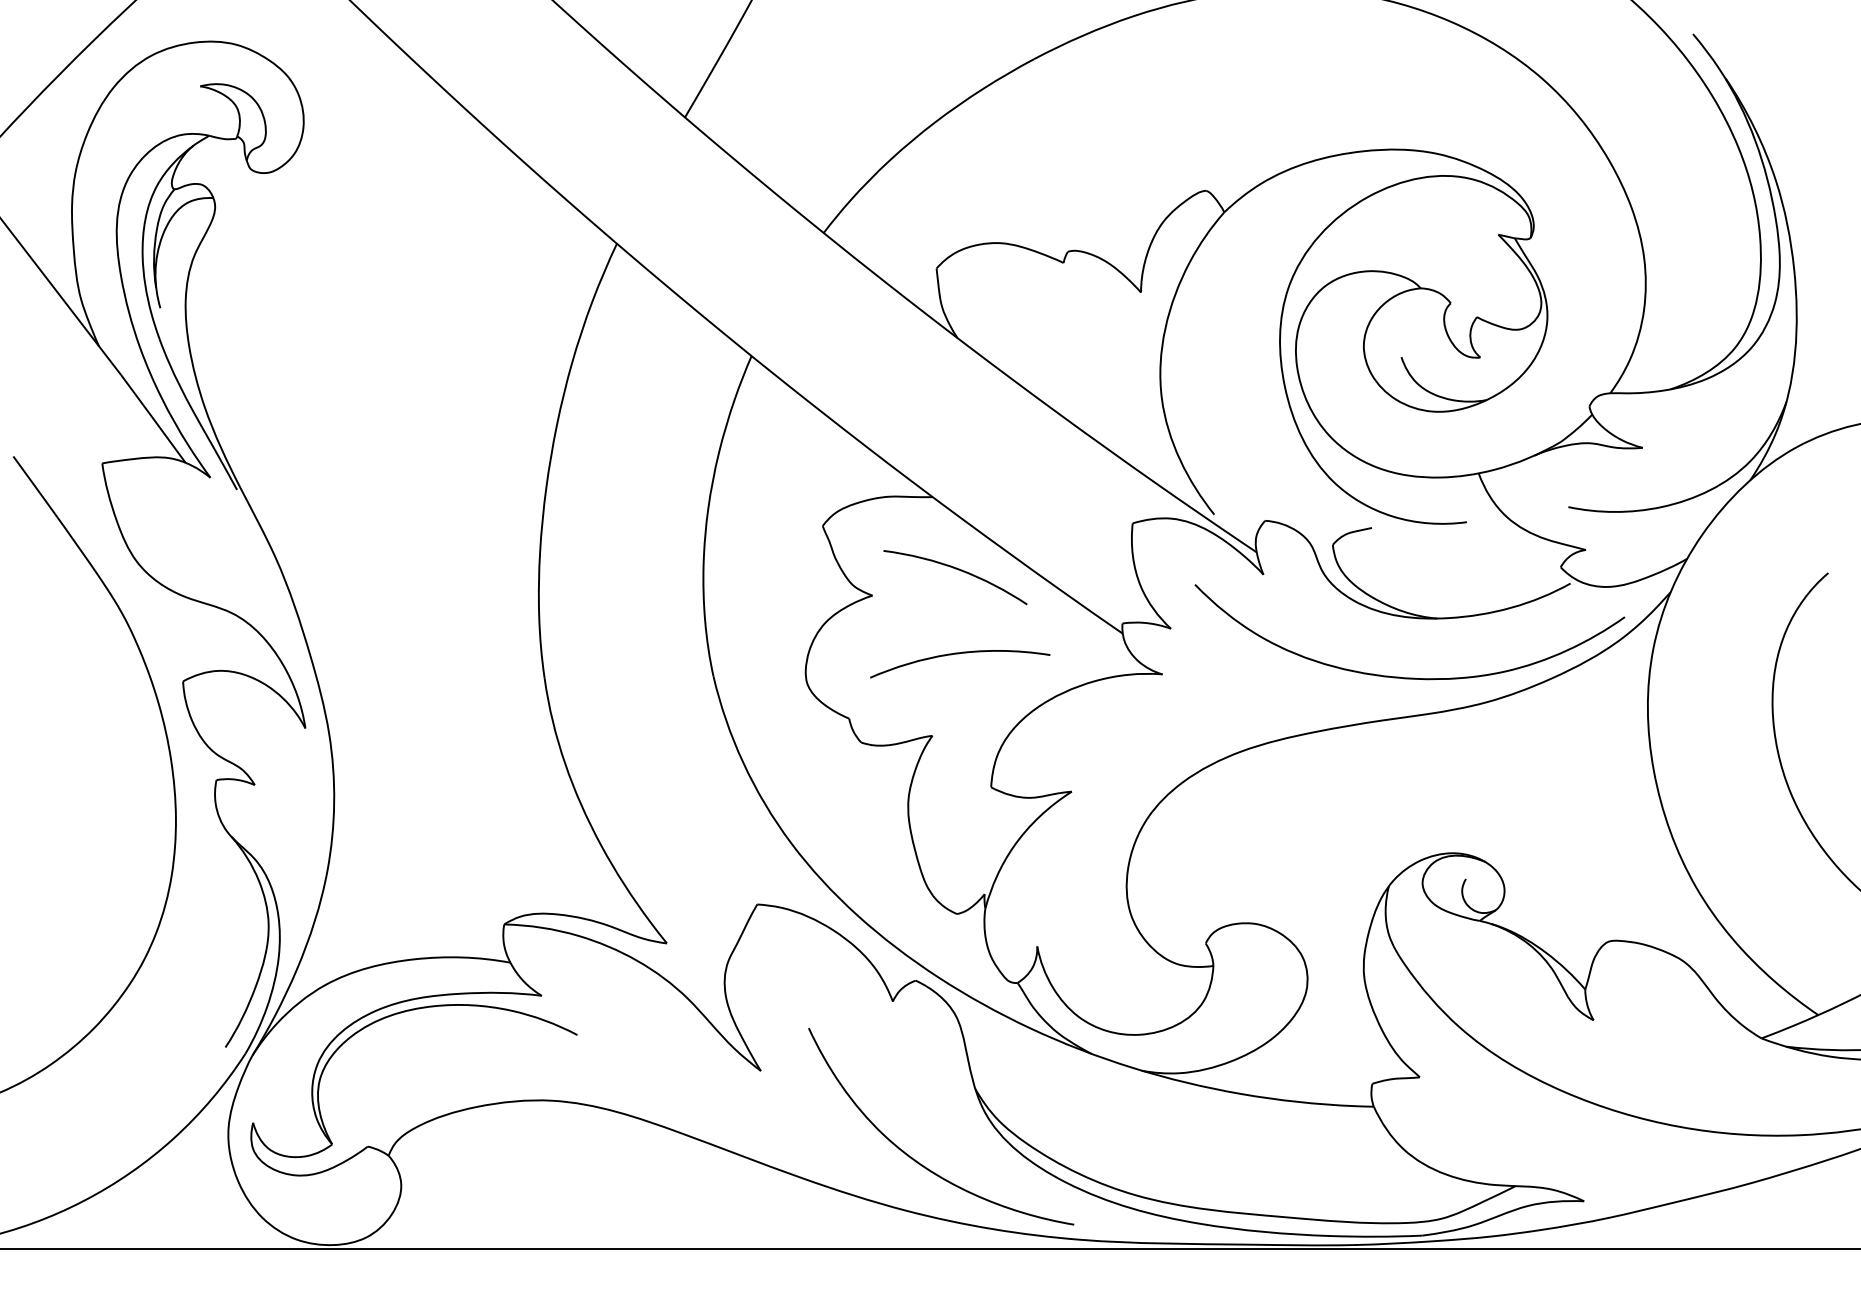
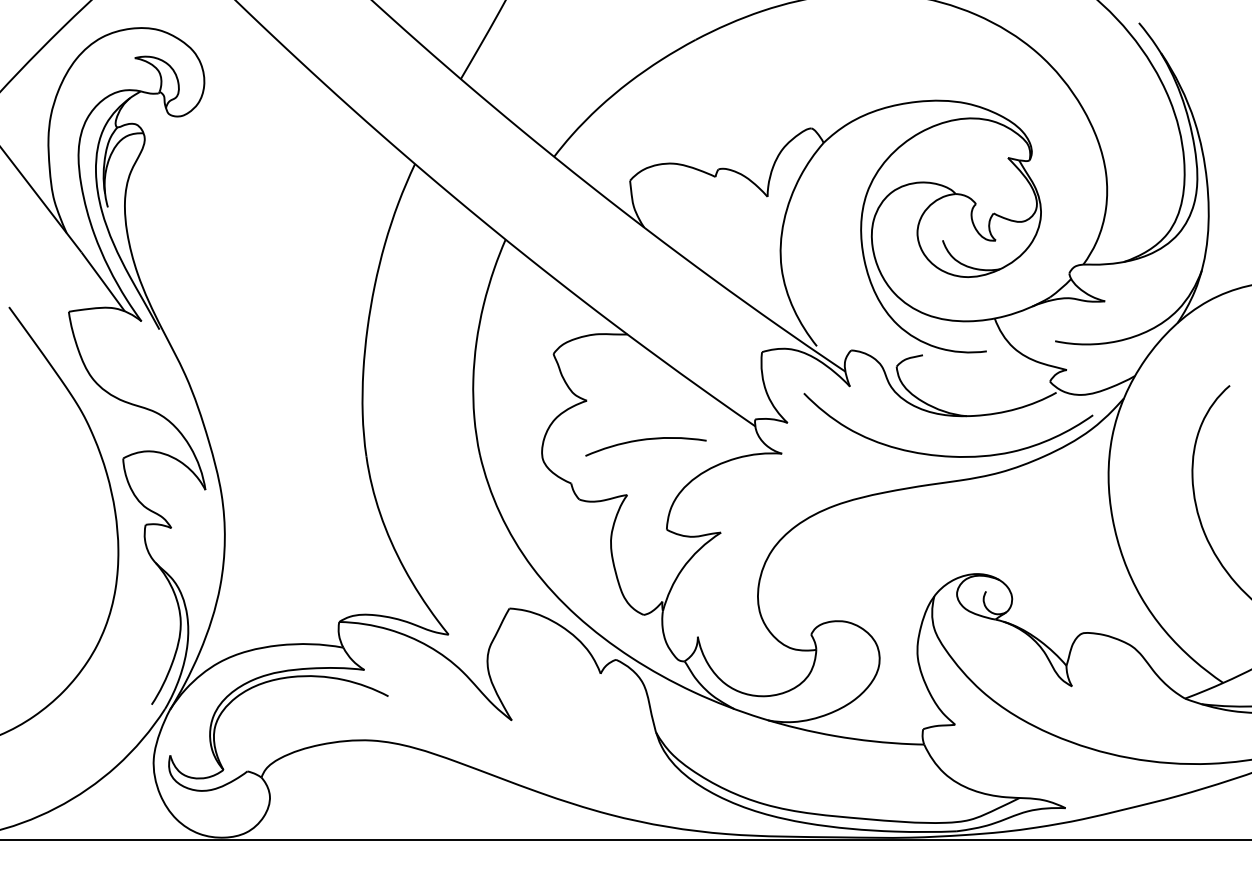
curve: (955, 569) -> (642, 383), removed
curve: (913, 1157) -> (614, 778), removed

